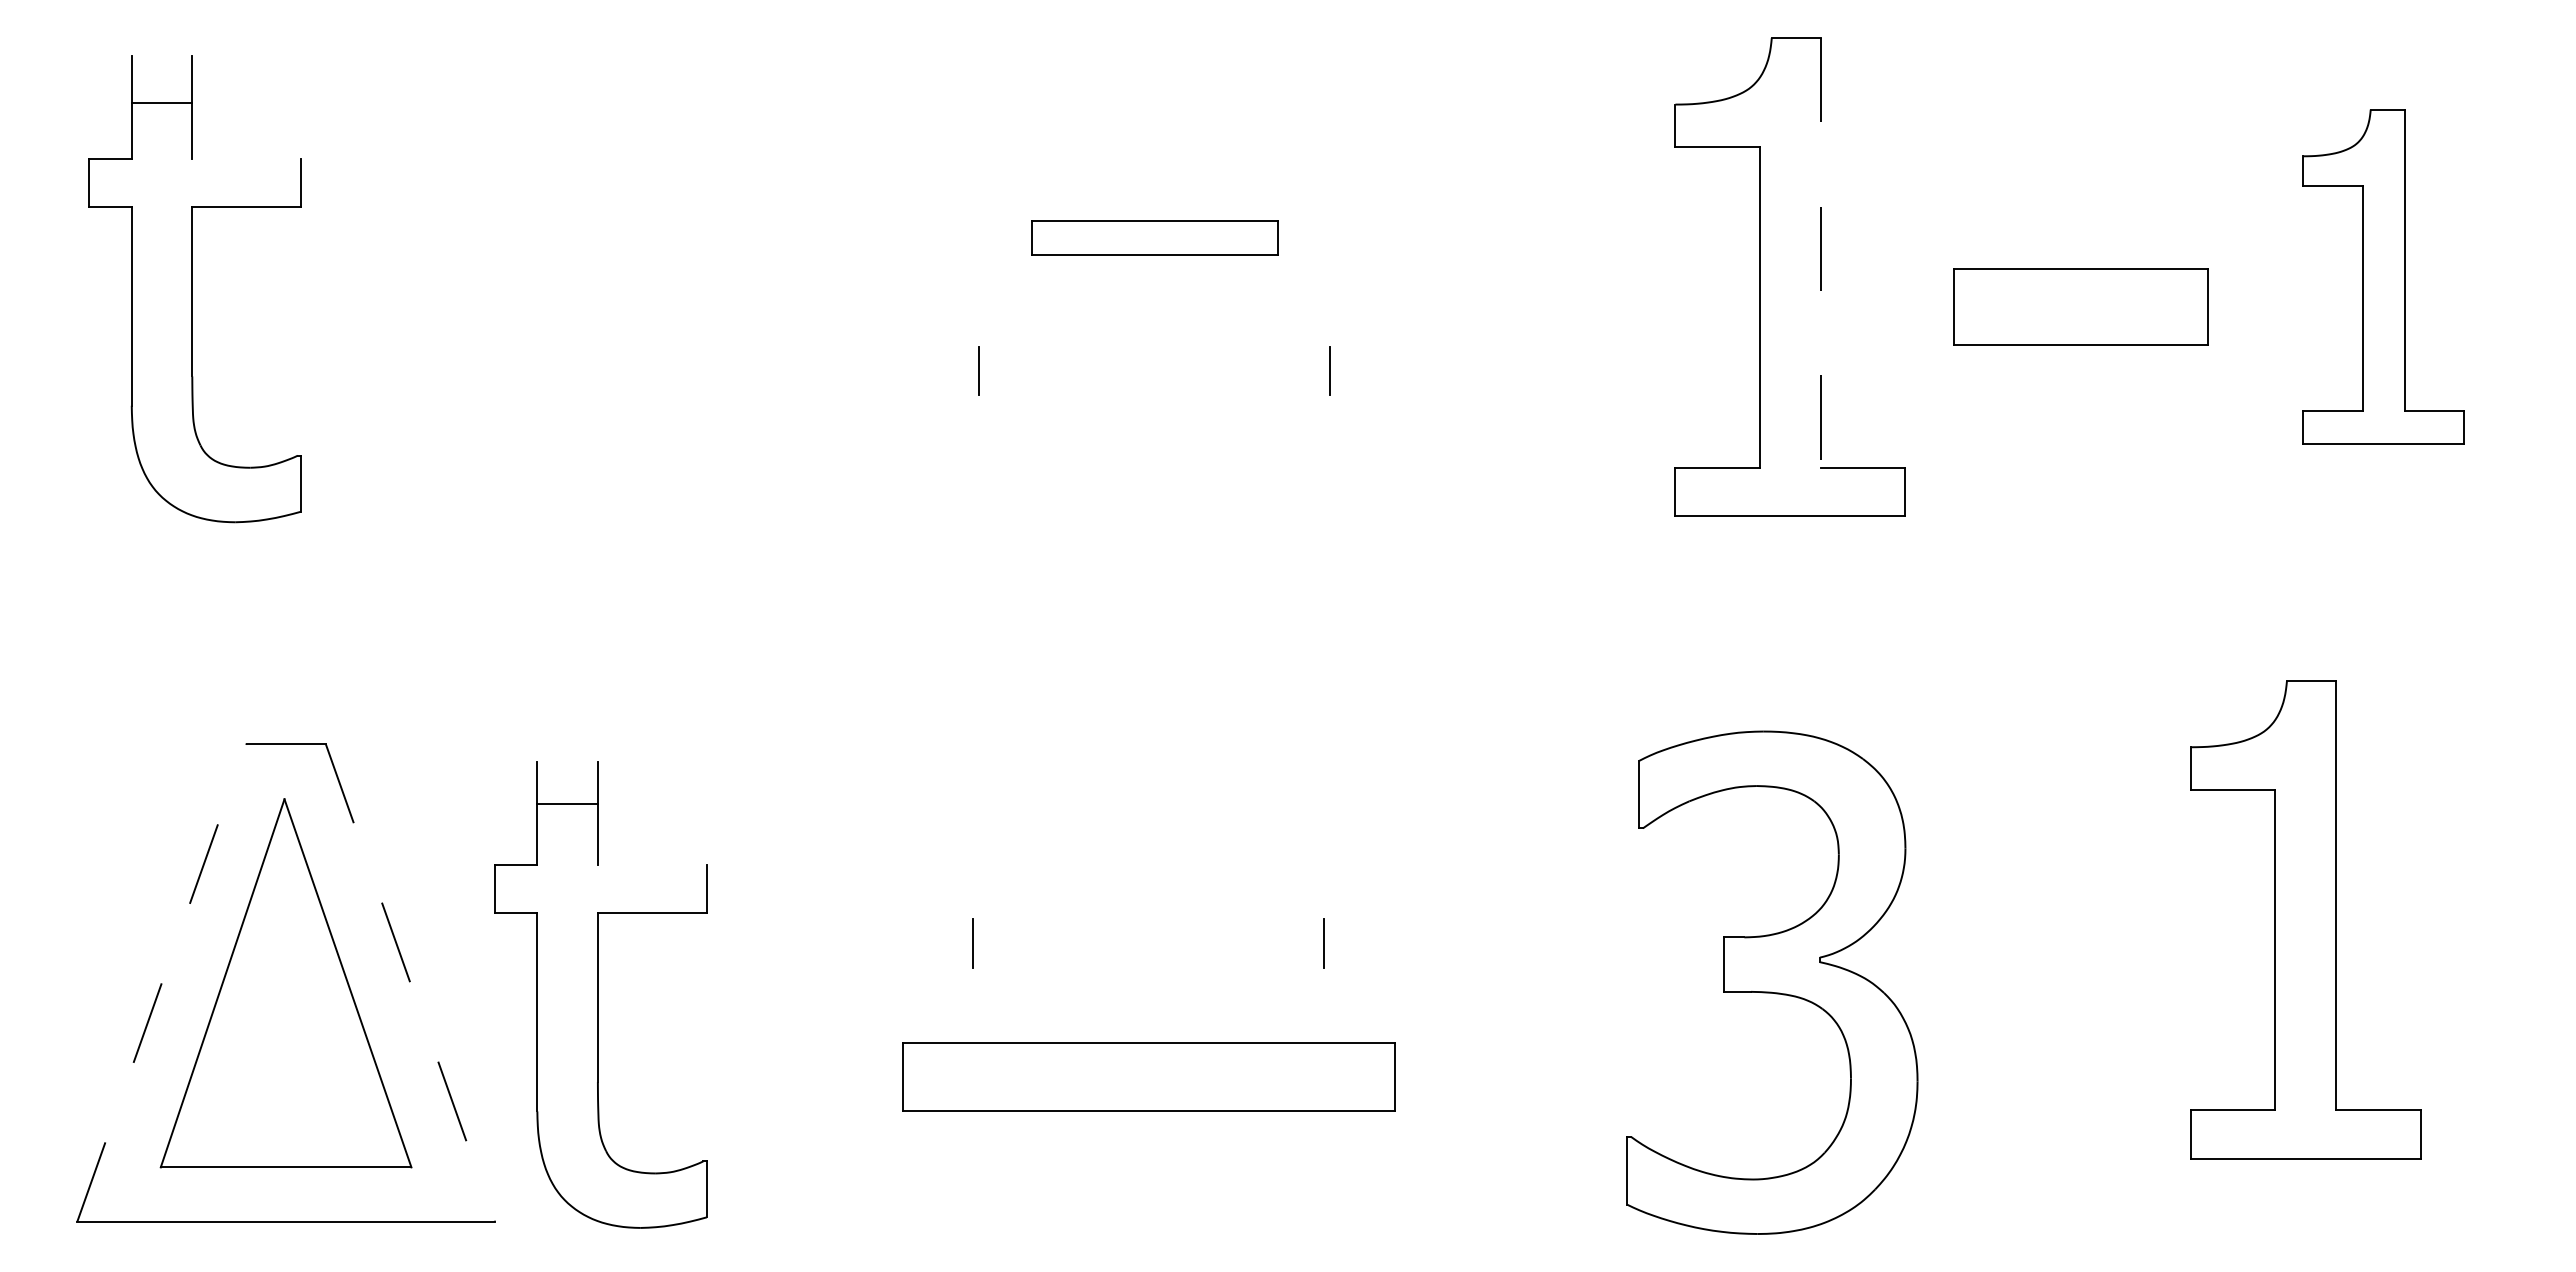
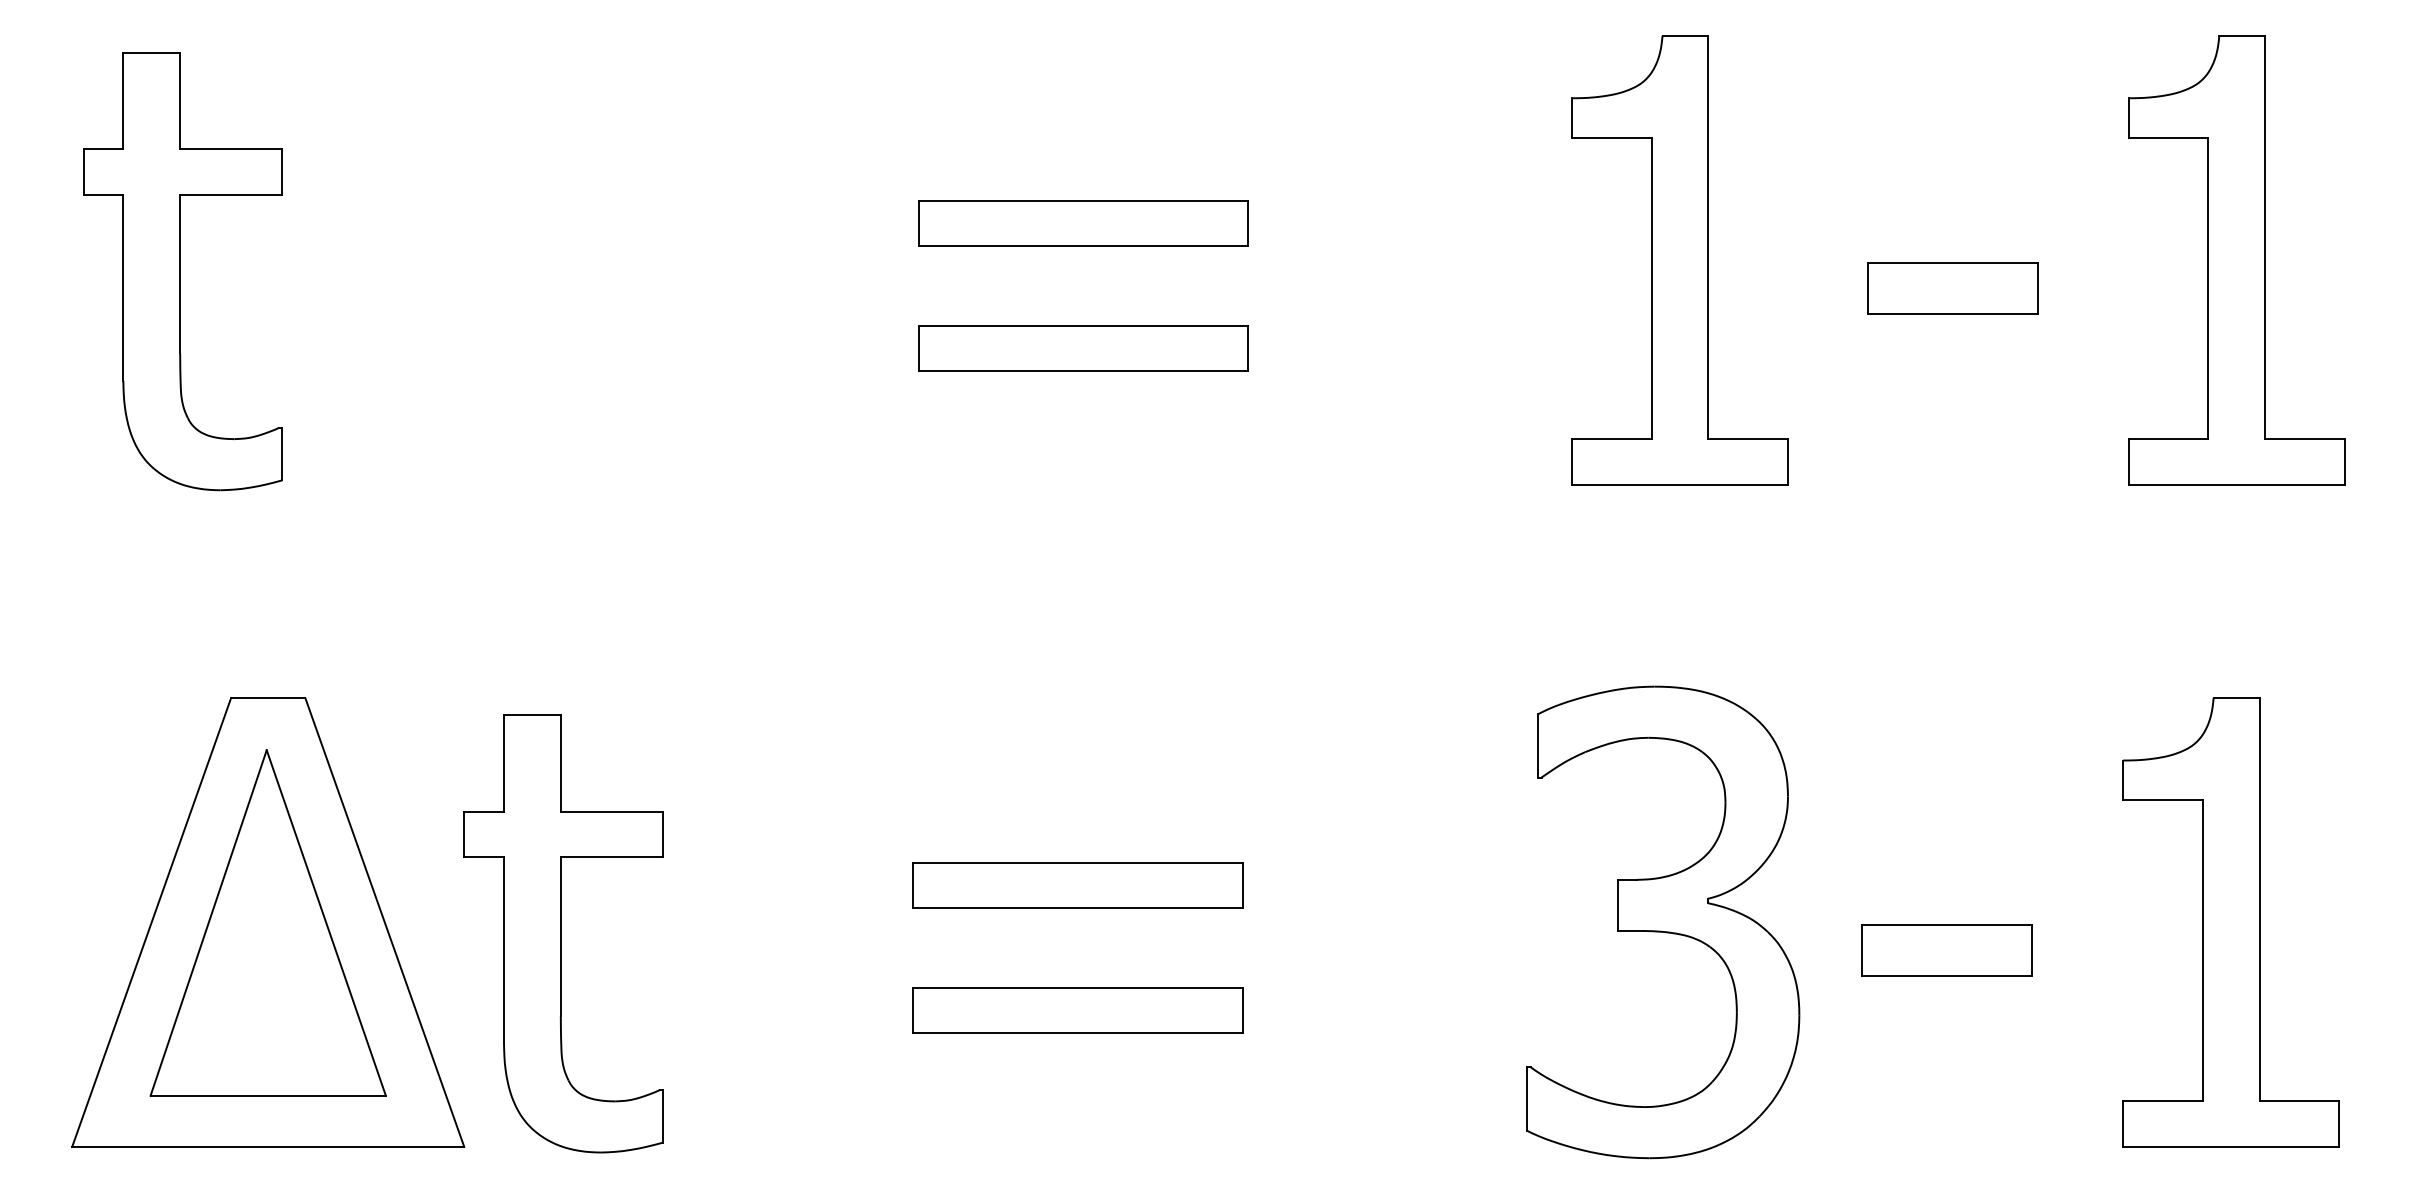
line: (161, 103) -> (151, 53), moved
line: (246, 159) -> (231, 149), added
part: (1154, 237) -> (1083, 223), size x1.43
line: (1820, 252) -> (1708, 237), dashed -> solid
part: (2383, 276) -> (2236, 259), size x1.43
part: (2080, 307) -> (1952, 288), size x0.71
line: (1154, 346) -> (1083, 325), added
line: (1154, 395) -> (1083, 371), added
line: (567, 803) -> (532, 714), moved
line: (651, 864) -> (611, 811), added
line: (1148, 919) -> (1077, 863), added
part: (2305, 919) -> (2230, 922), moved
line: (1148, 967) -> (1077, 908), added
line: (161, 982) -> (151, 922), dashed -> solid
line: (410, 982) -> (384, 922), dashed -> solid
part: (2074, 1012) -> (1946, 950), added
part: (1148, 1076) -> (1077, 1010), size x0.71

